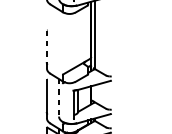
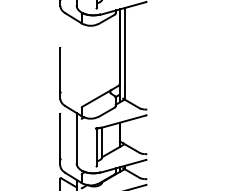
line: (47, 46) -> (60, 69), dashed -> solid
line: (58, 98) -> (76, 138), dashed -> solid

